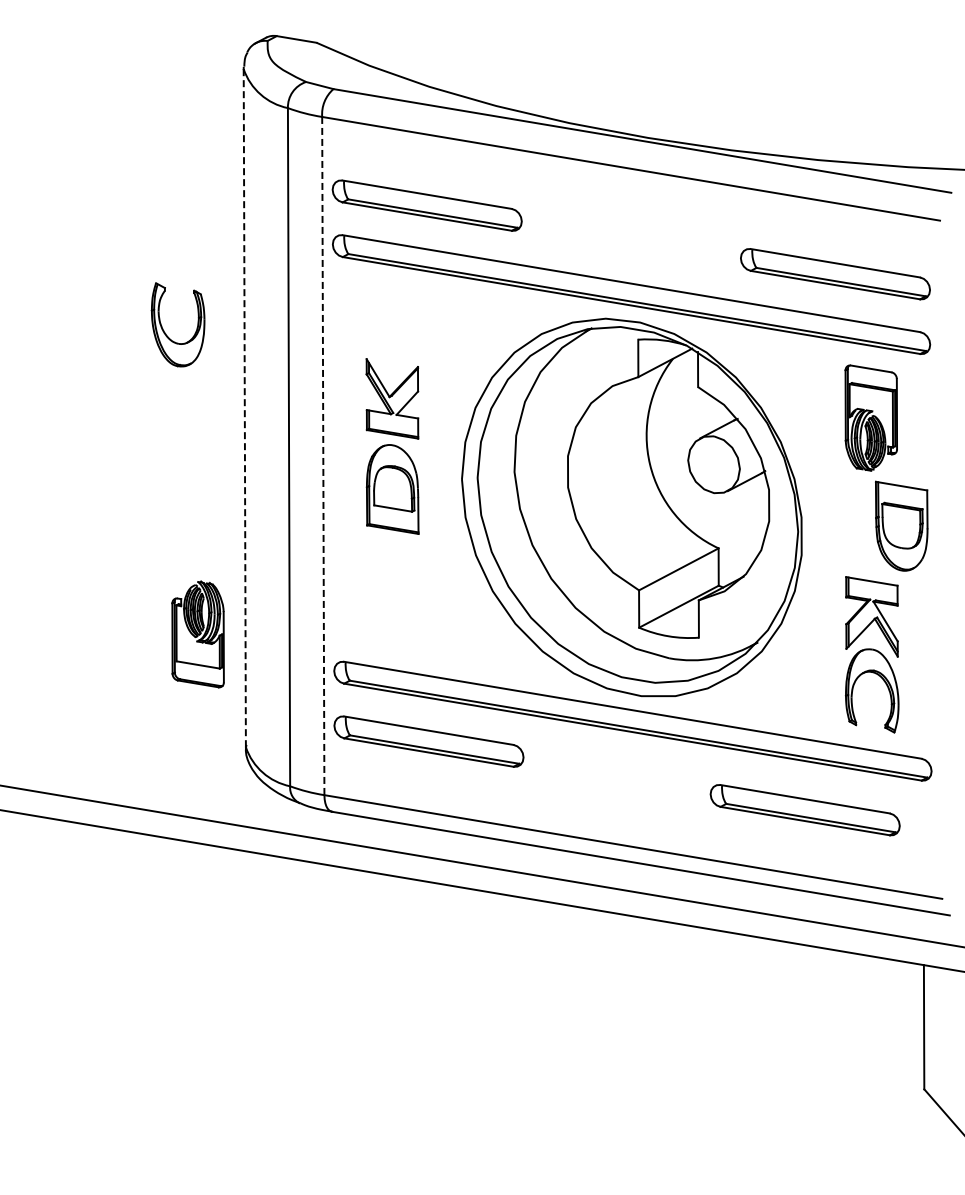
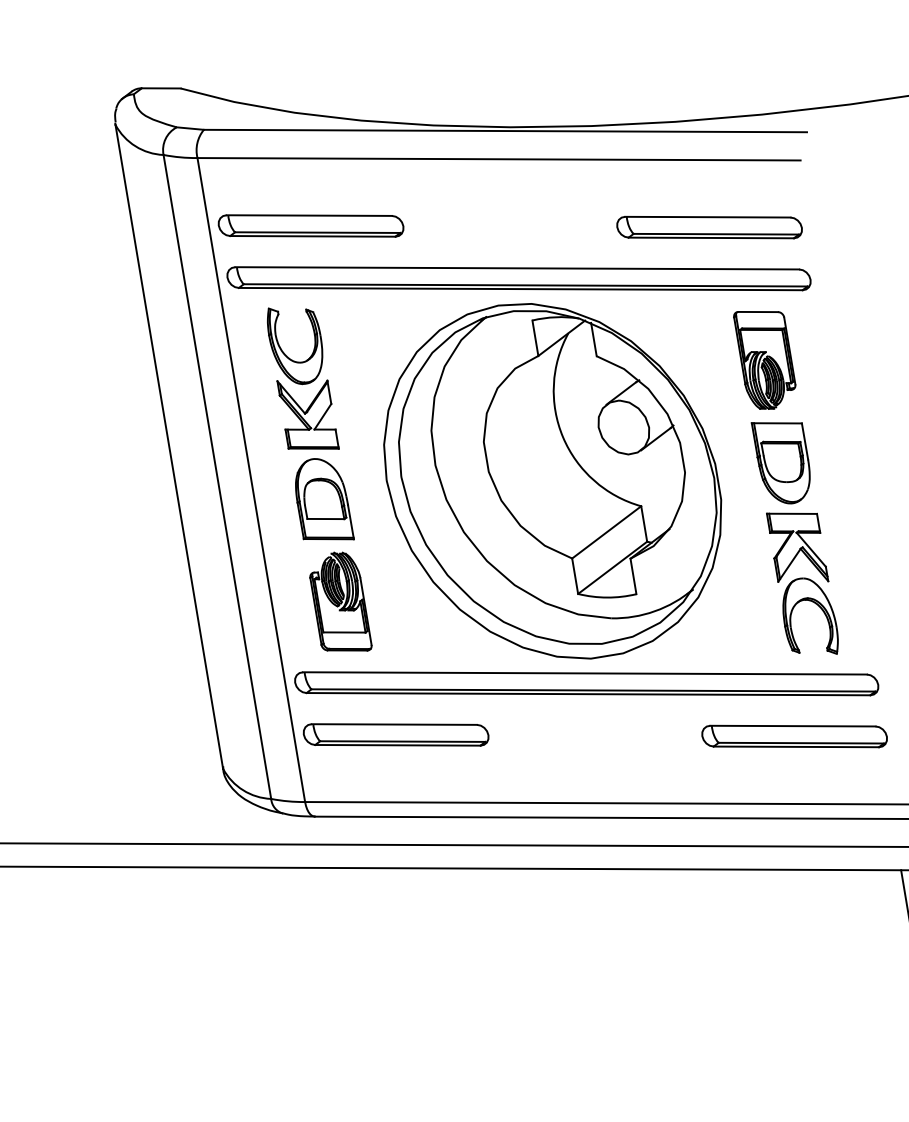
part: (166, 333) -> (286, 354), moved
line: (244, 408) -> (169, 447), dashed -> solid
line: (323, 456) -> (251, 480), dashed -> solid
part: (901, 525) -> (782, 460), moved
part: (197, 634) -> (339, 603), moved
part: (804, 810) -> (794, 736), moved

